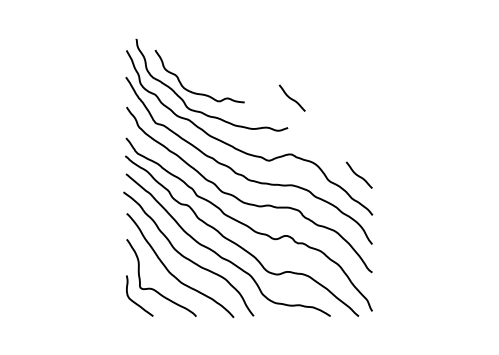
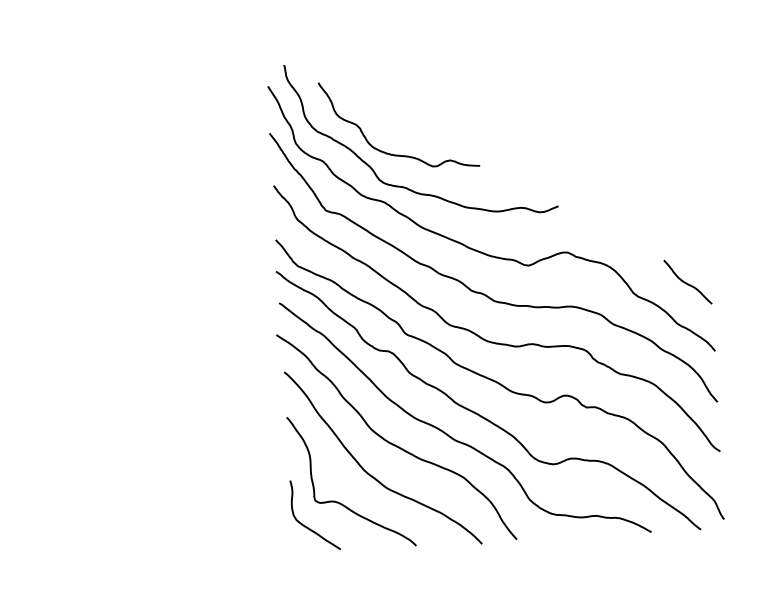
curve: (291, 97) -> (561, 152), removed

